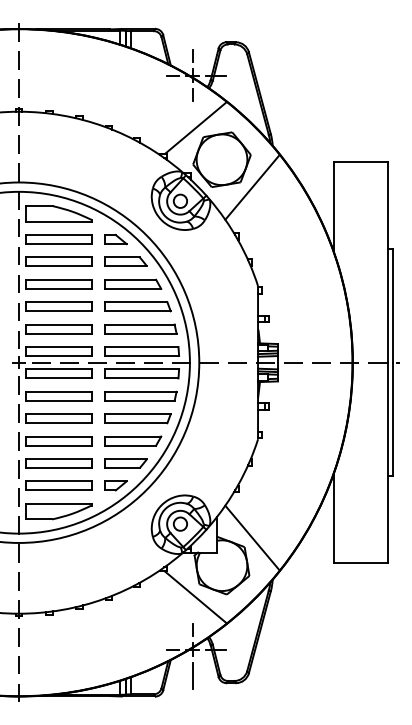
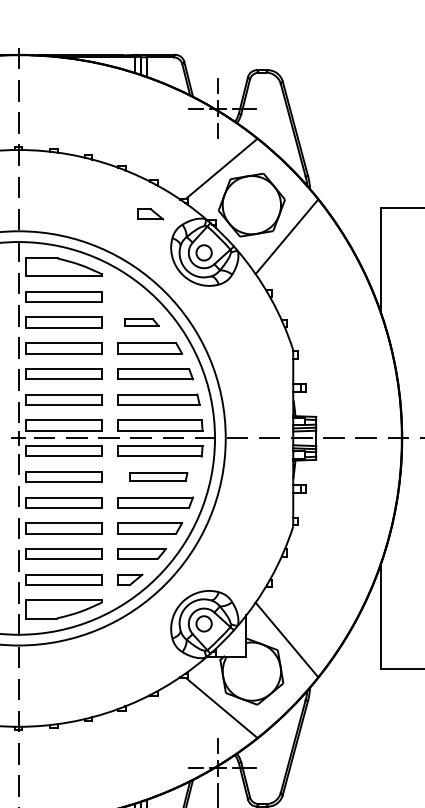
part: (115, 239) -> (150, 214), moved
part: (125, 261) -> (140, 322), size x0.7
part: (140, 395) -> (158, 476), size x0.7

